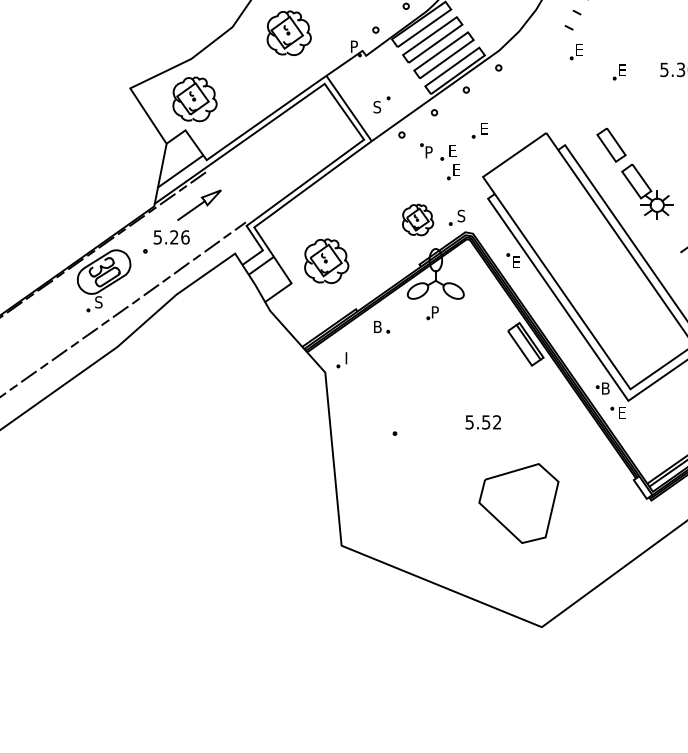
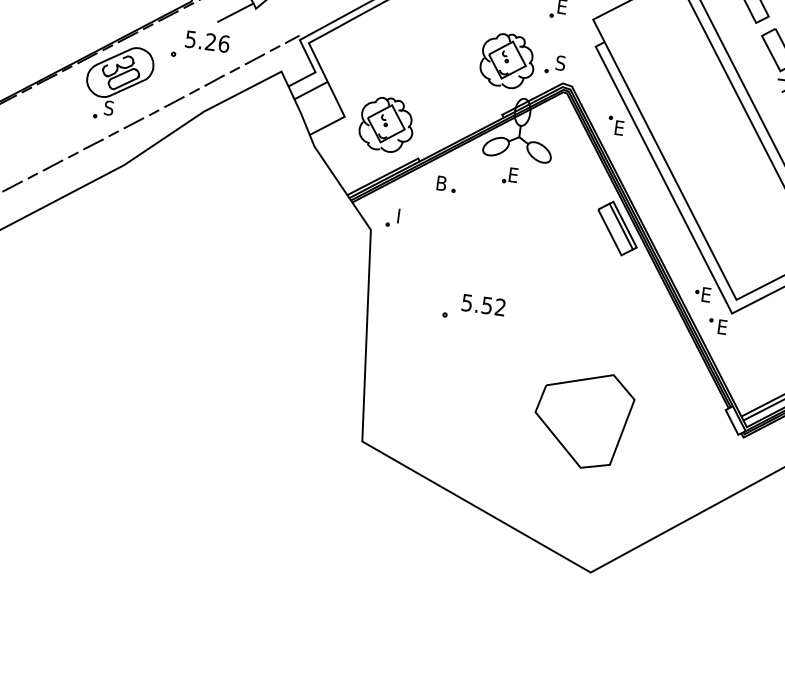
part: (417, 219) -> (507, 60), size x1.43
part: (326, 260) -> (386, 123), moved
text: (435, 312) -> (513, 175), P -> E
text: (605, 388) -> (706, 294), B -> E
text: (482, 422) -> (482, 305), moved

